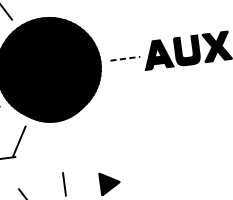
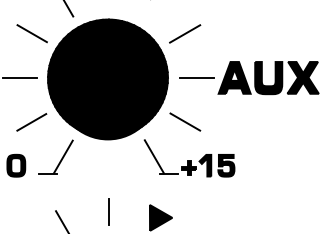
line: (110, 21) -> (185, 33), added
line: (125, 58) -> (197, 77), dashed -> solid
line: (120, 97) -> (185, 121), added
part: (128, 128) -> (189, 158), added

